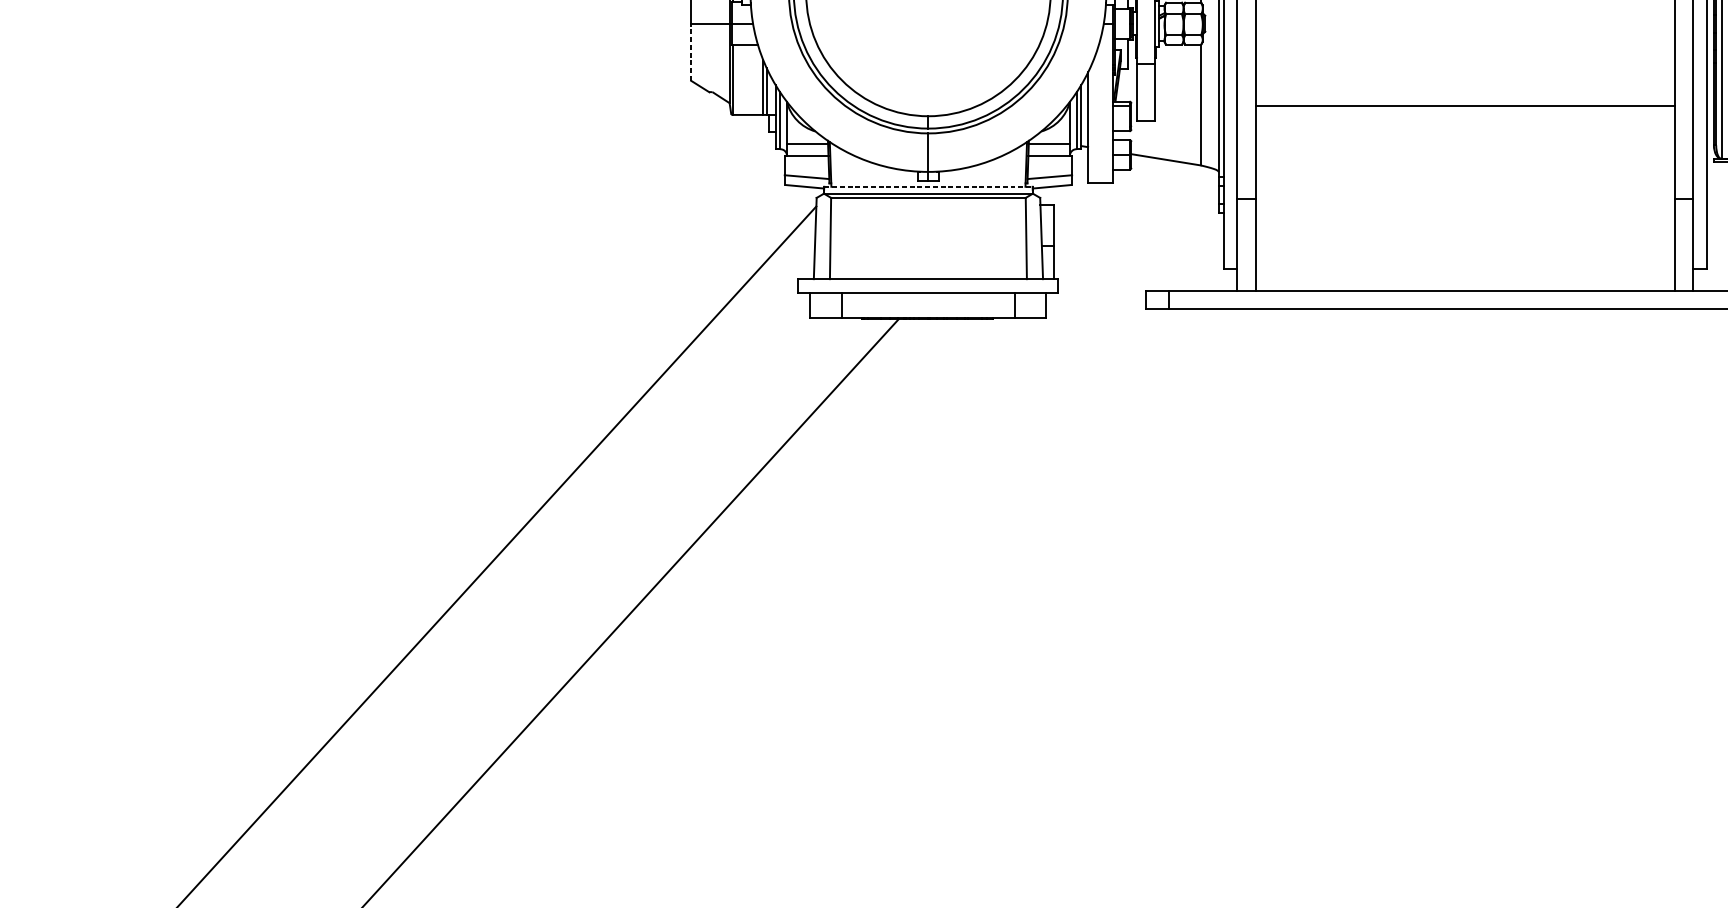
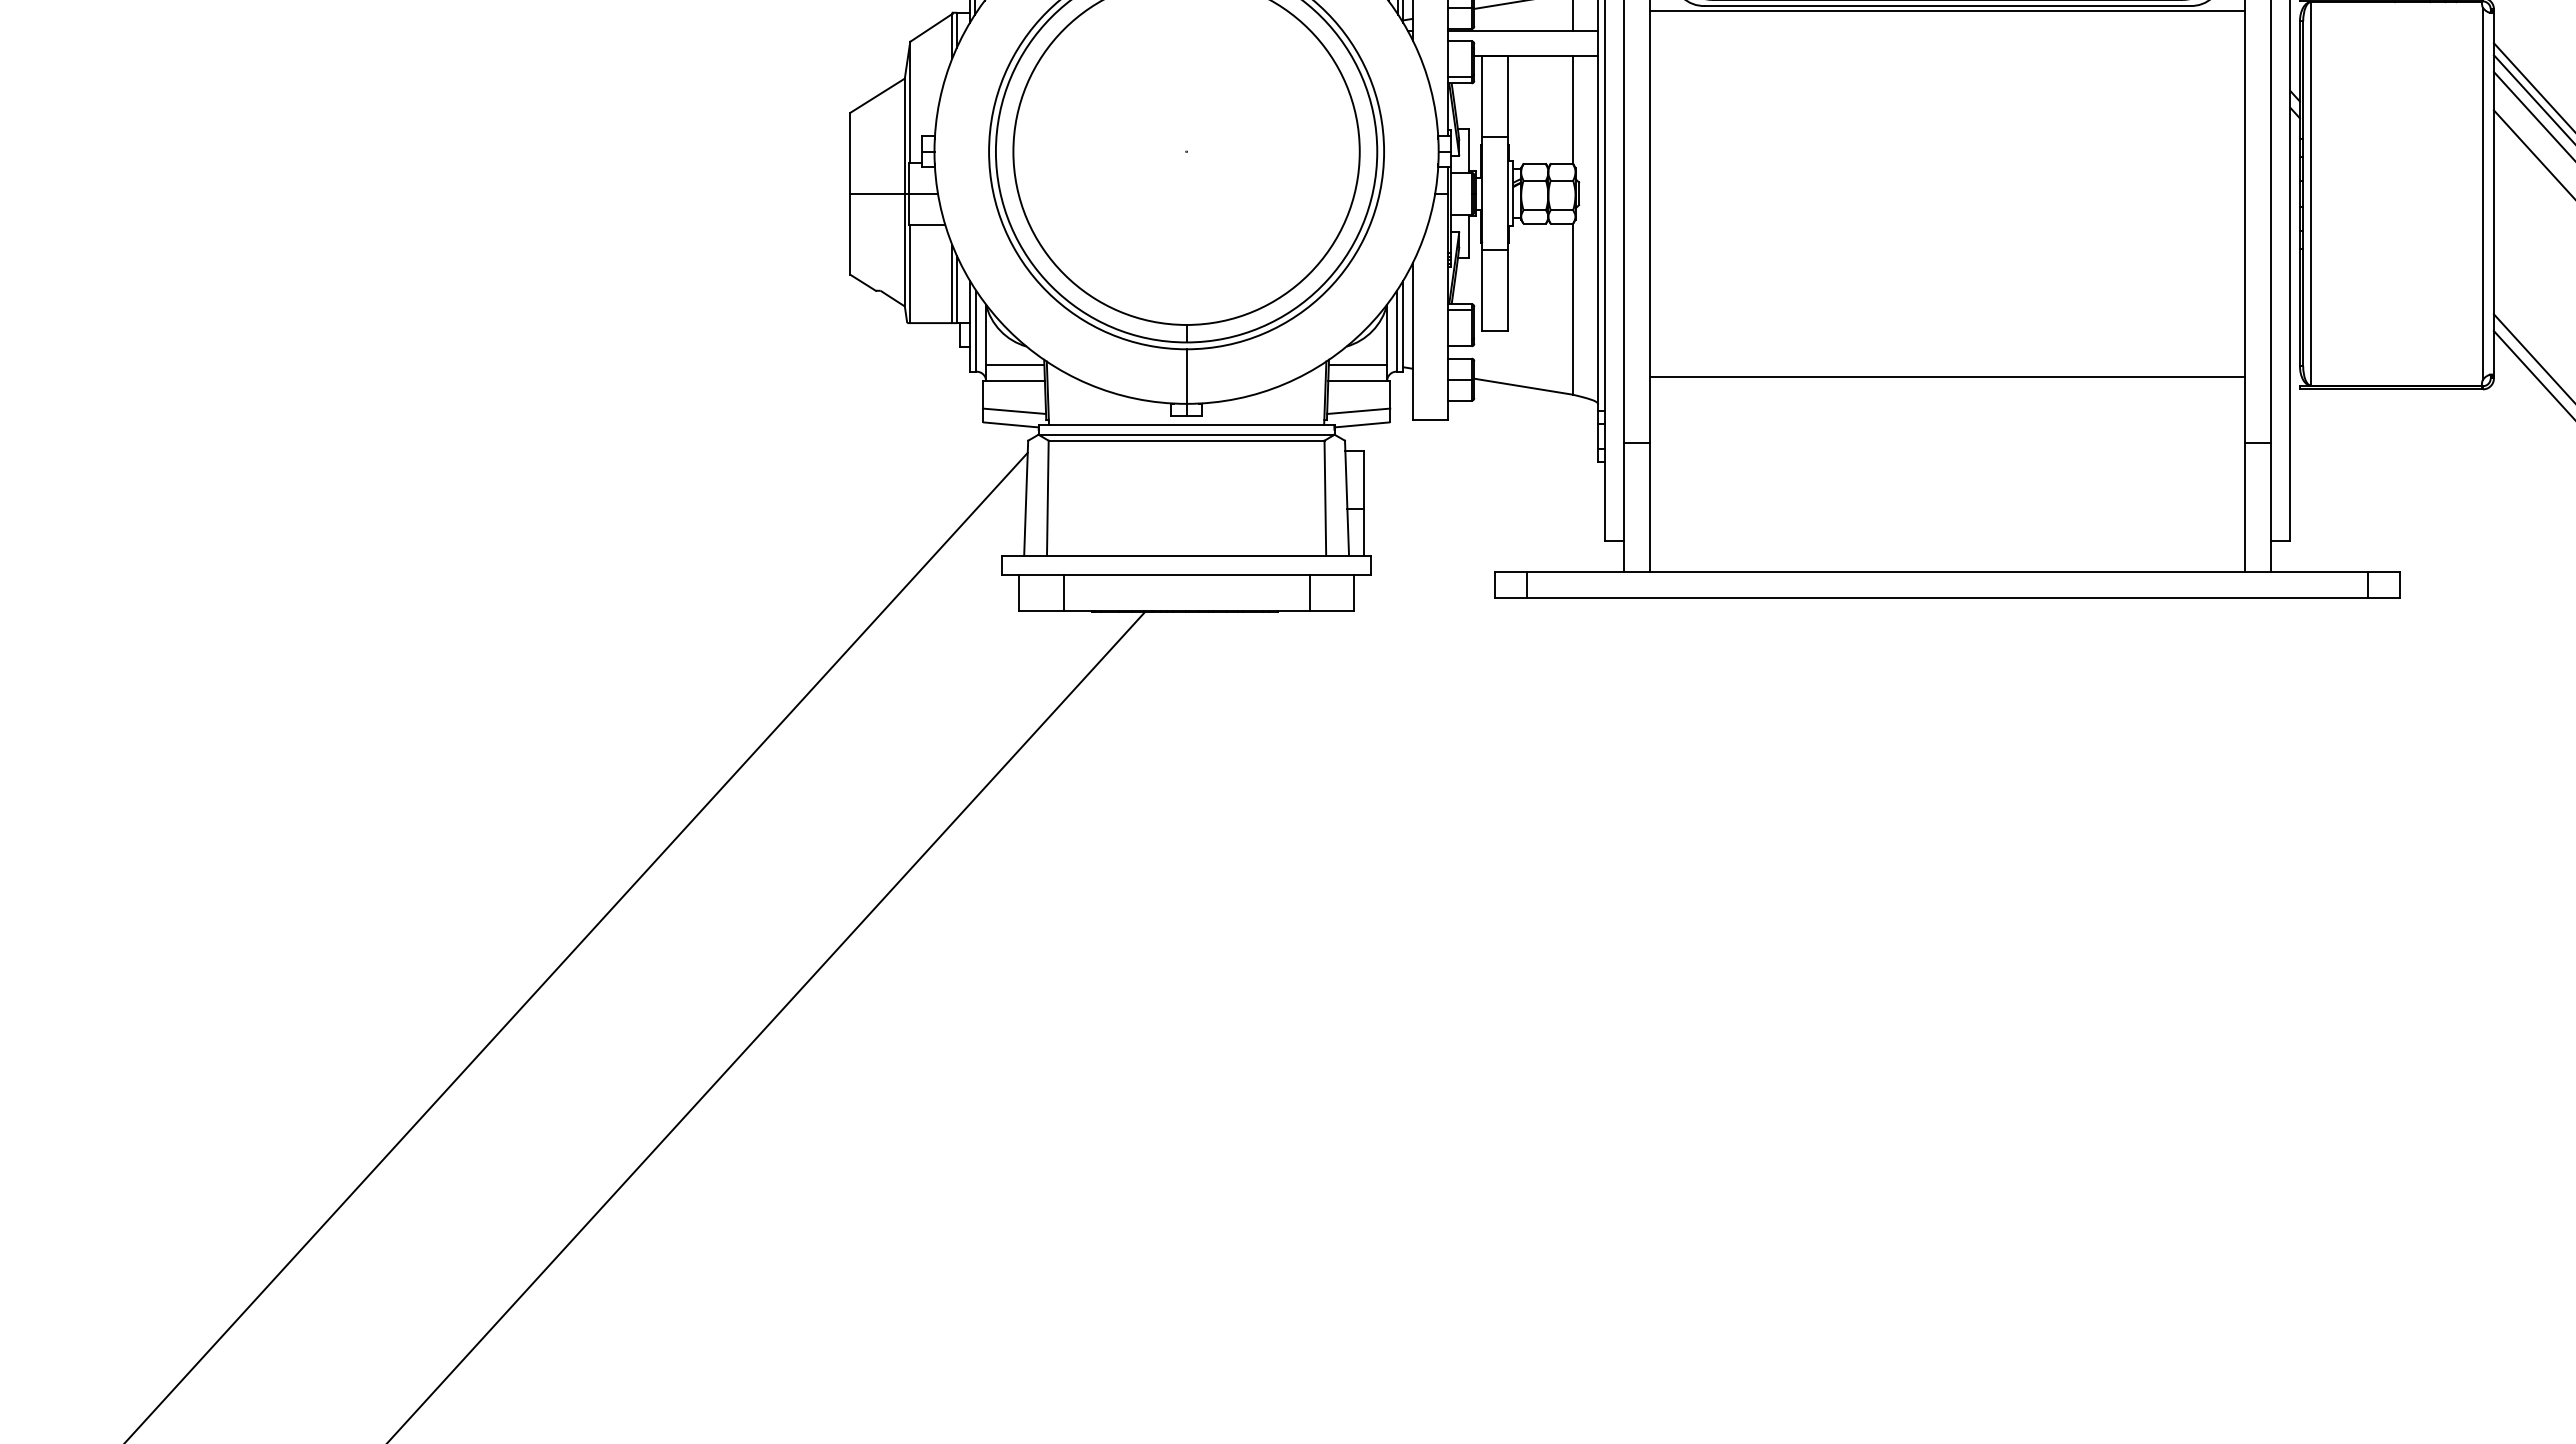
line: (691, 51) -> (850, 233), dashed -> solid
line: (1465, 106) -> (1947, 376), moved
line: (928, 186) -> (1186, 424), dashed -> solid

